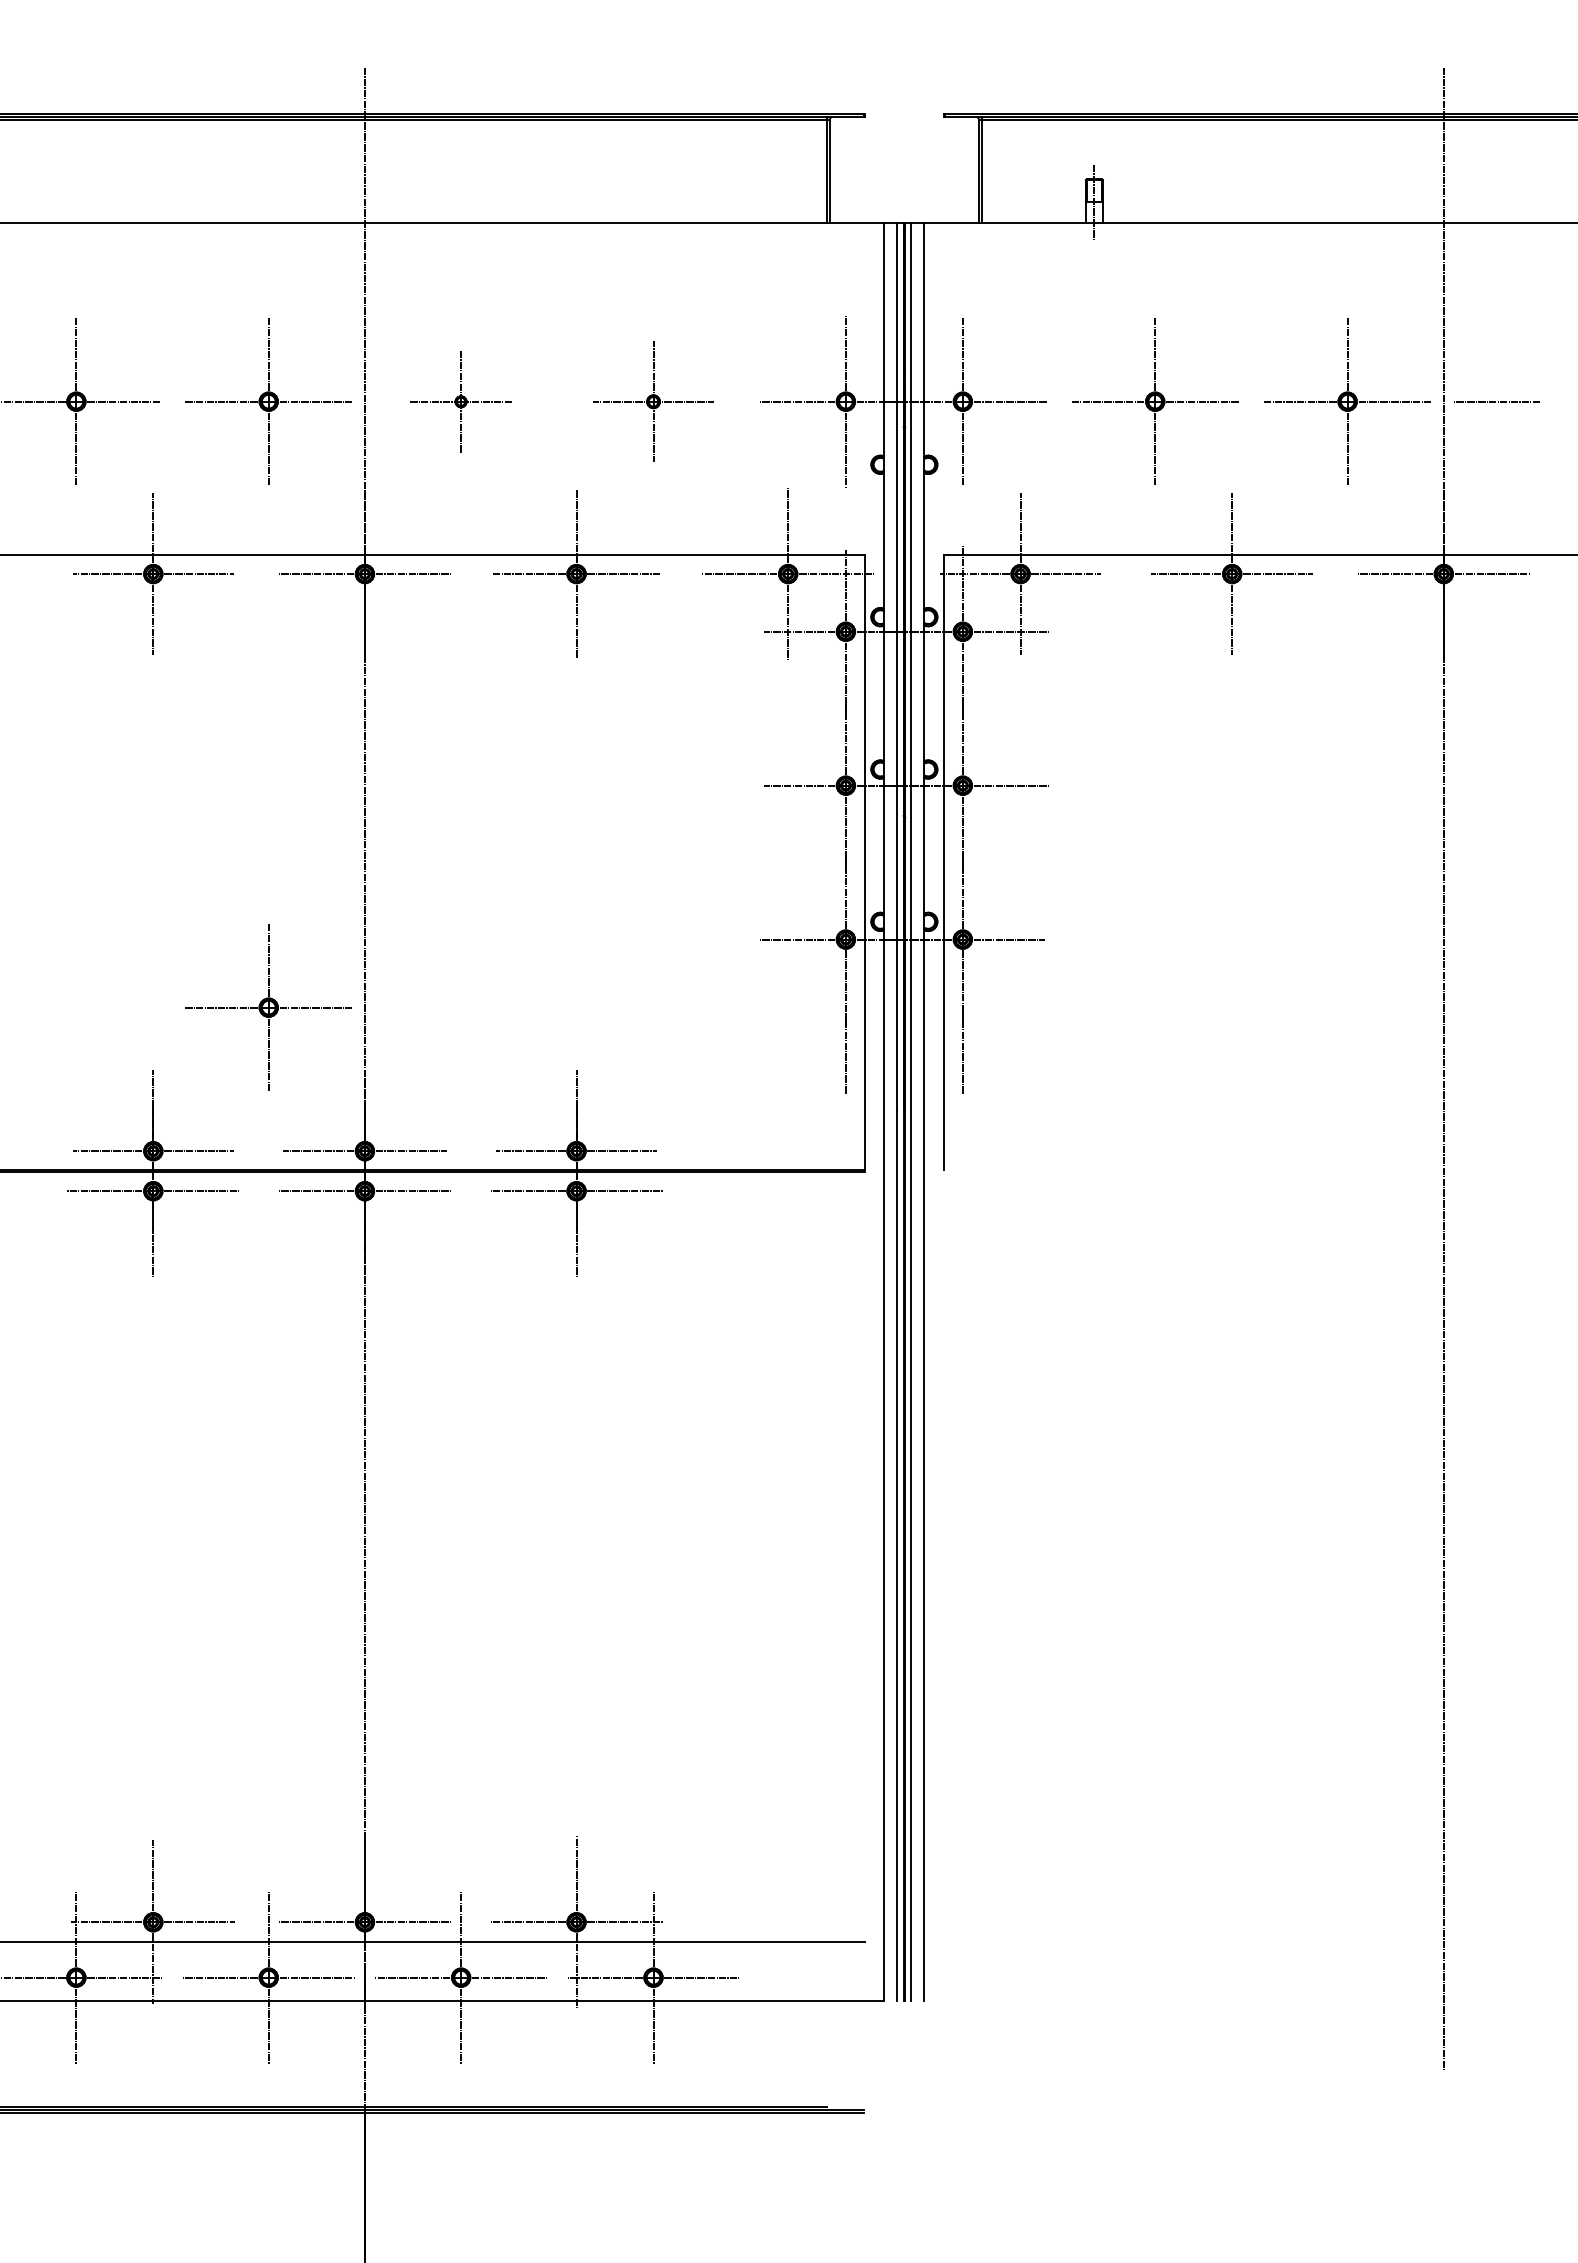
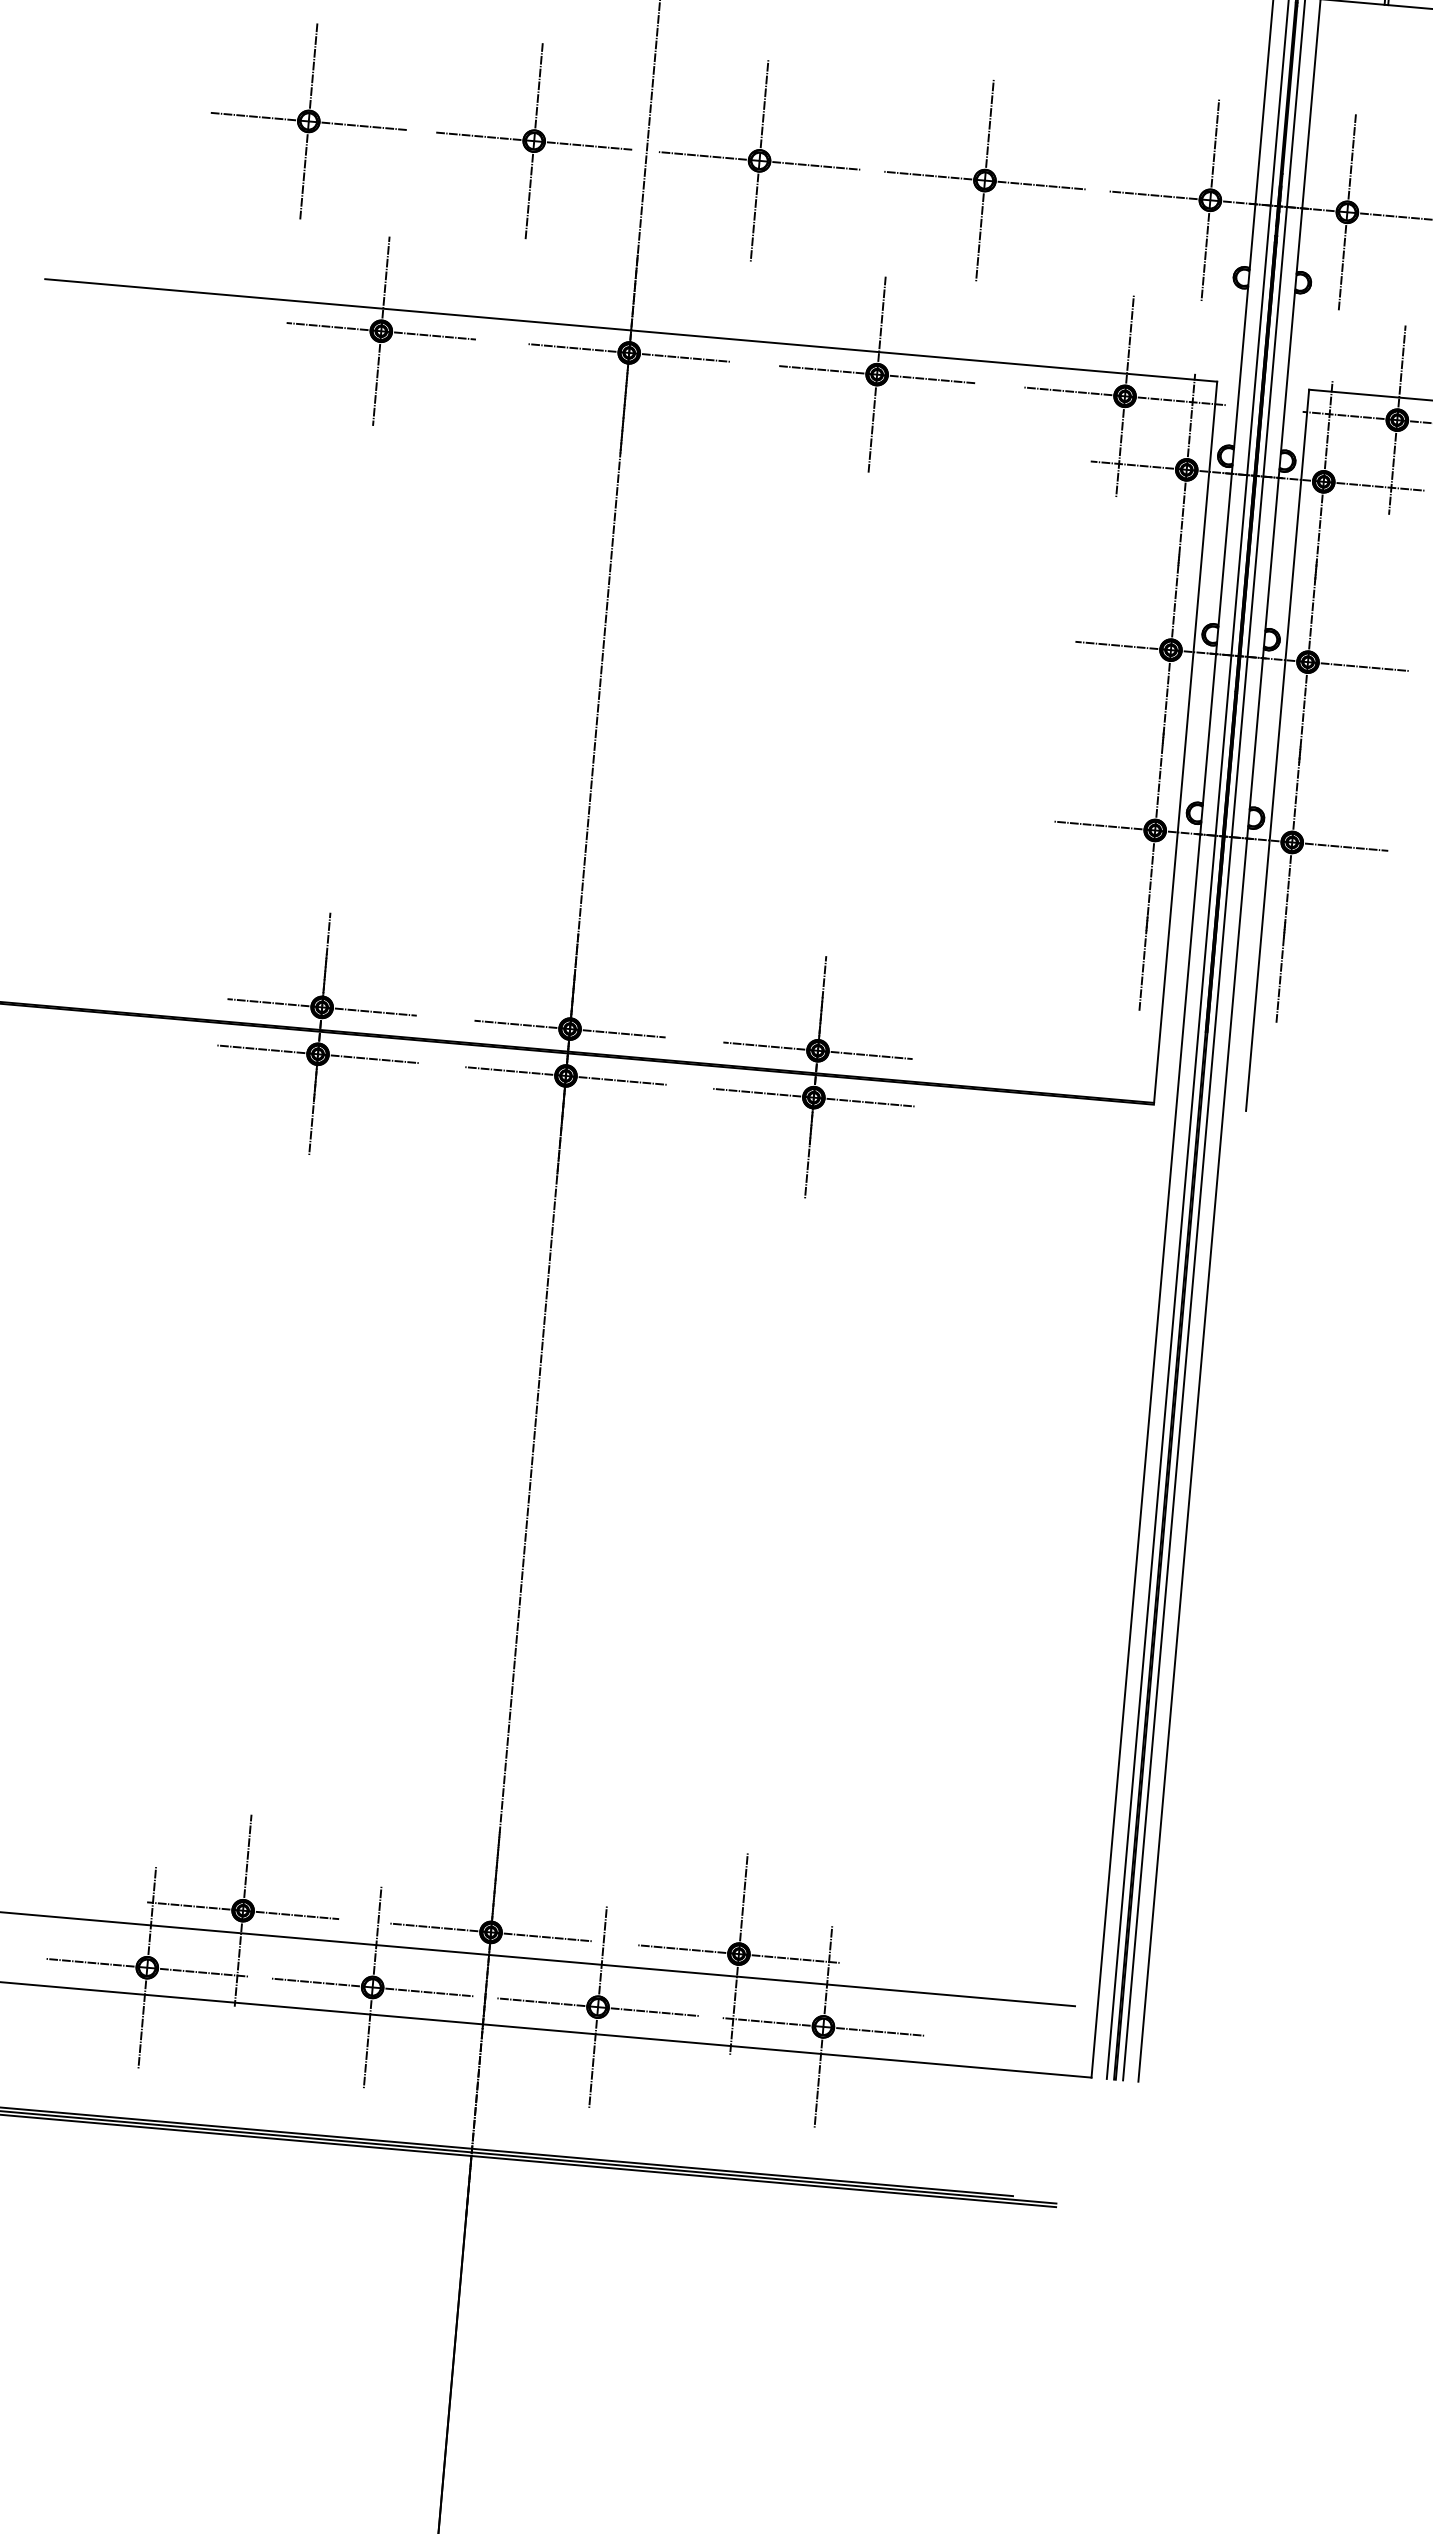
part: (460, 401) -> (758, 160), size x1.67
part: (653, 401) -> (984, 180), size x1.43
part: (268, 1007) -> (471, 850), removed

